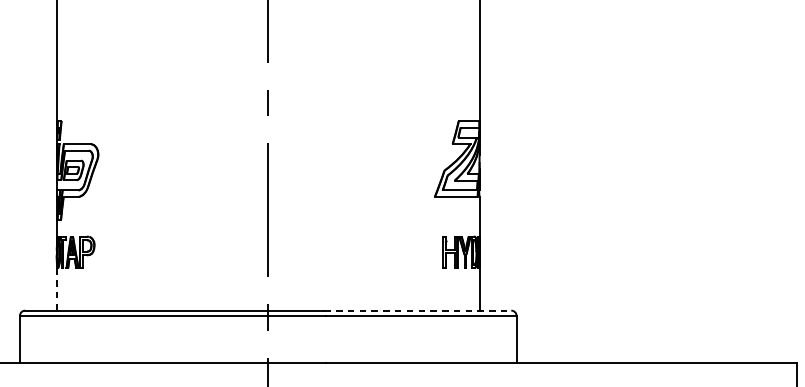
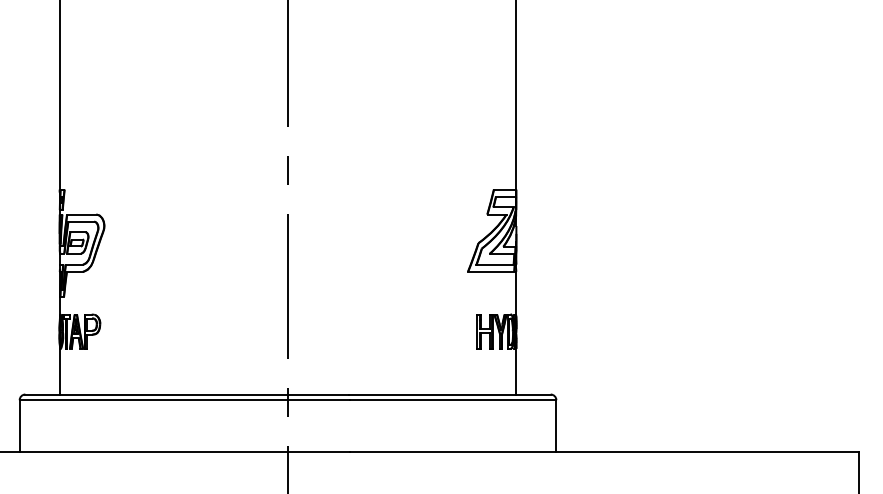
line: (56, 289) -> (59, 371), dashed -> solid
line: (417, 310) -> (449, 394), dashed -> solid

